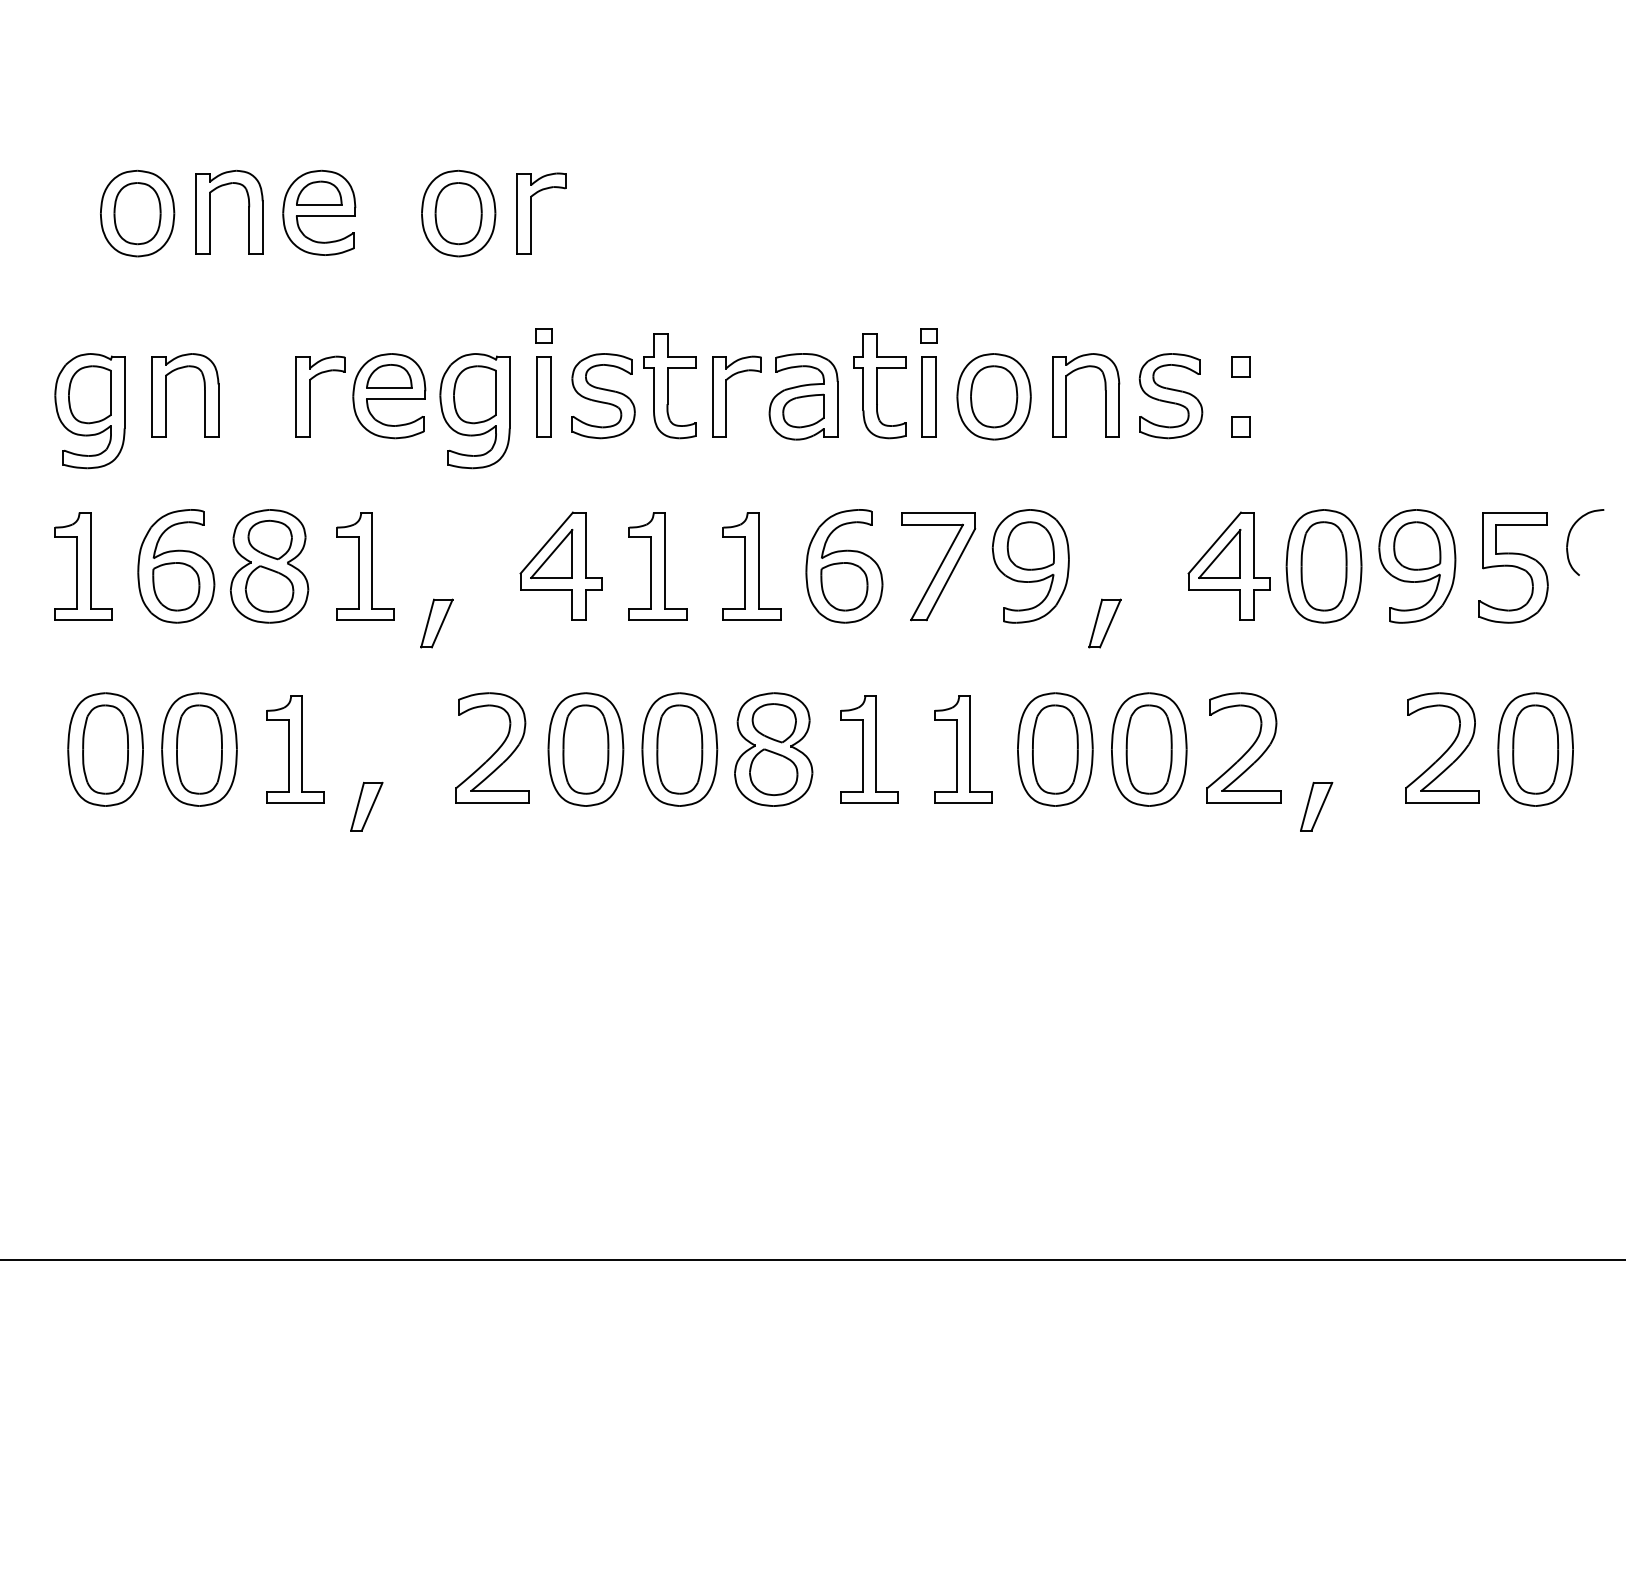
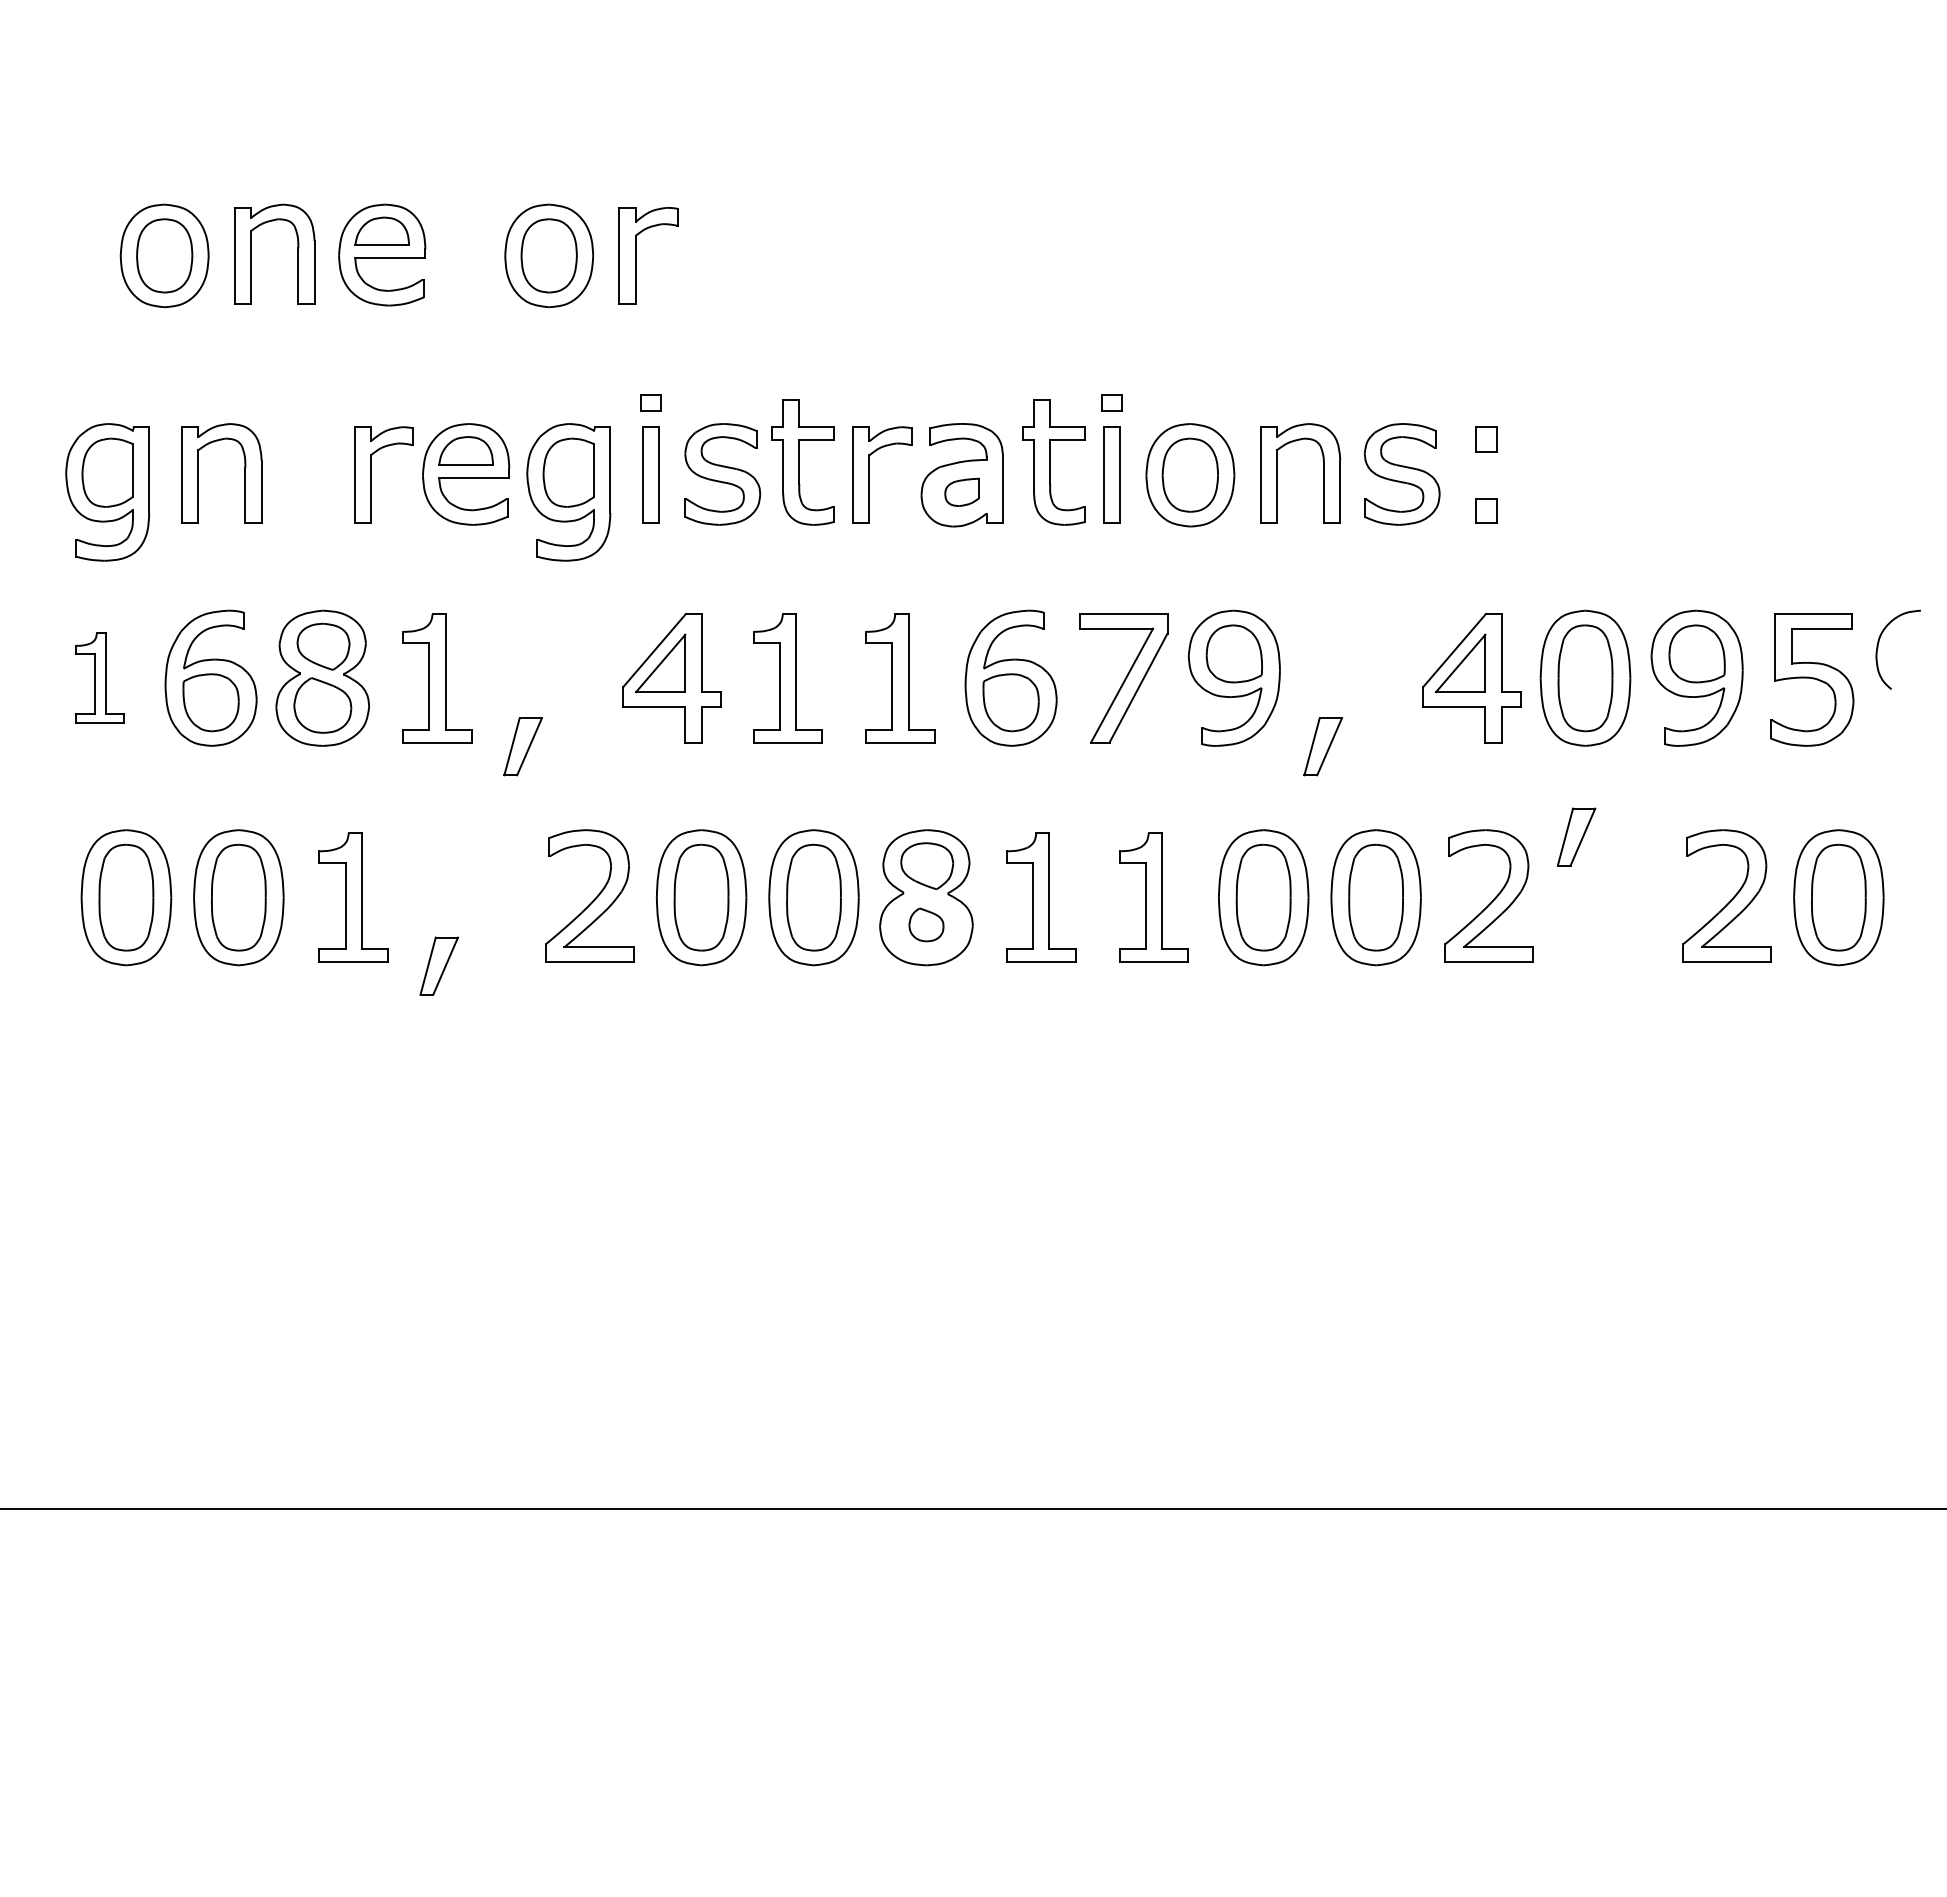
part: (803, 411) -> (962, 492), size x0.7
part: (83, 566) -> (100, 678), size x0.7
part: (773, 771) -> (926, 924), size x0.6
part: (1316, 806) -> (1576, 836), moved

